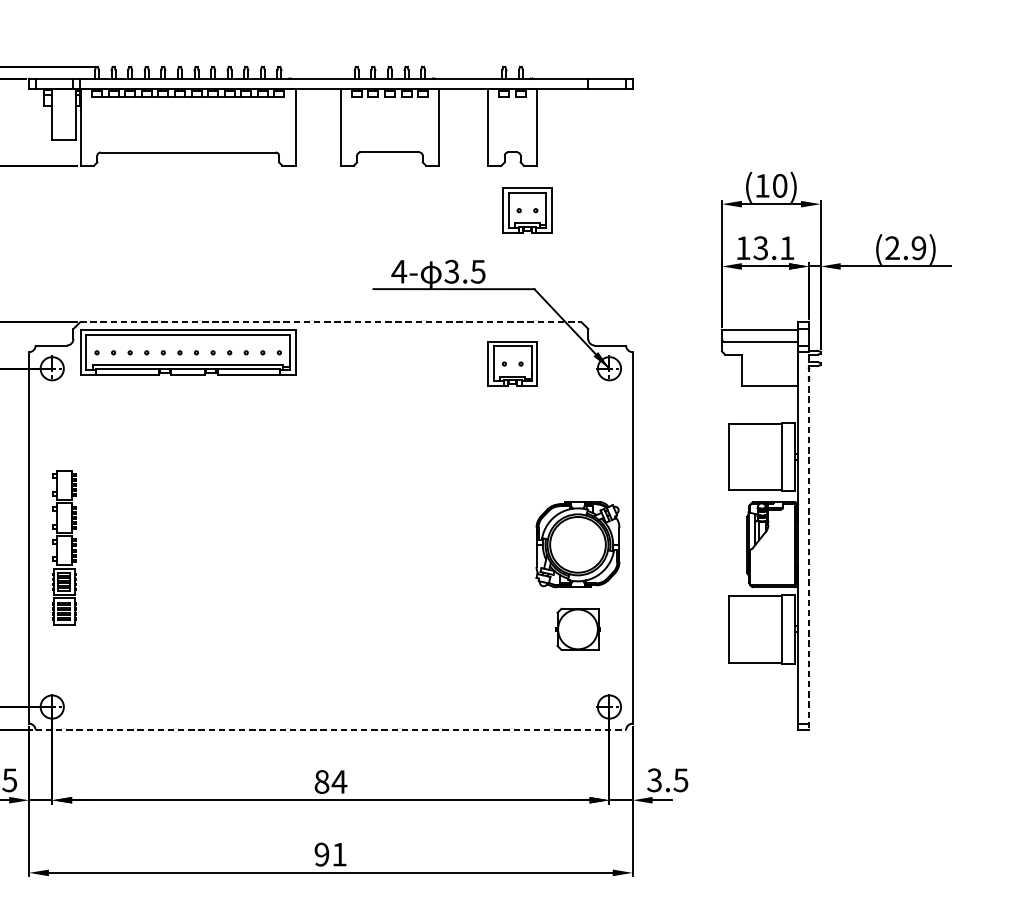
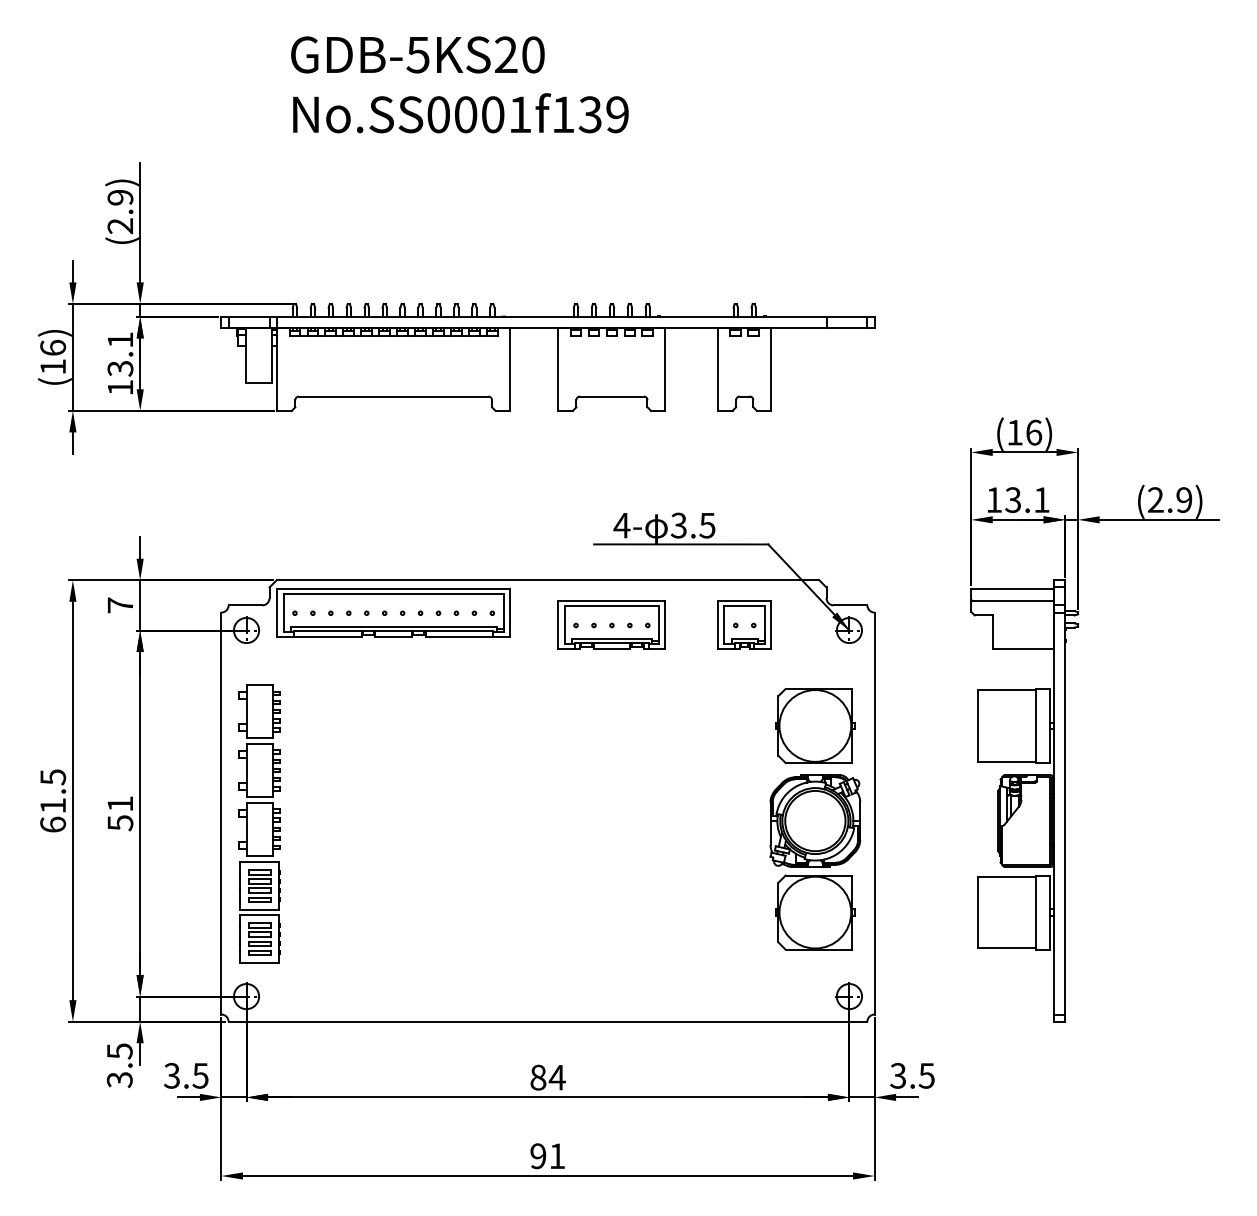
text: (780, 185) -> (1034, 432), (10) -> (16)
part: (527, 209) -> (760, 458), removed
line: (331, 322) -> (548, 580), dashed -> solid
part: (389, 363) -> (611, 624), added
part: (578, 456) -> (815, 725), added
line: (809, 538) -> (1065, 814), dashed -> solid
part: (64, 547) -> (259, 823), size x1.67
part: (578, 629) -> (815, 912), size x1.67
line: (331, 730) -> (548, 1021), dashed -> solid

